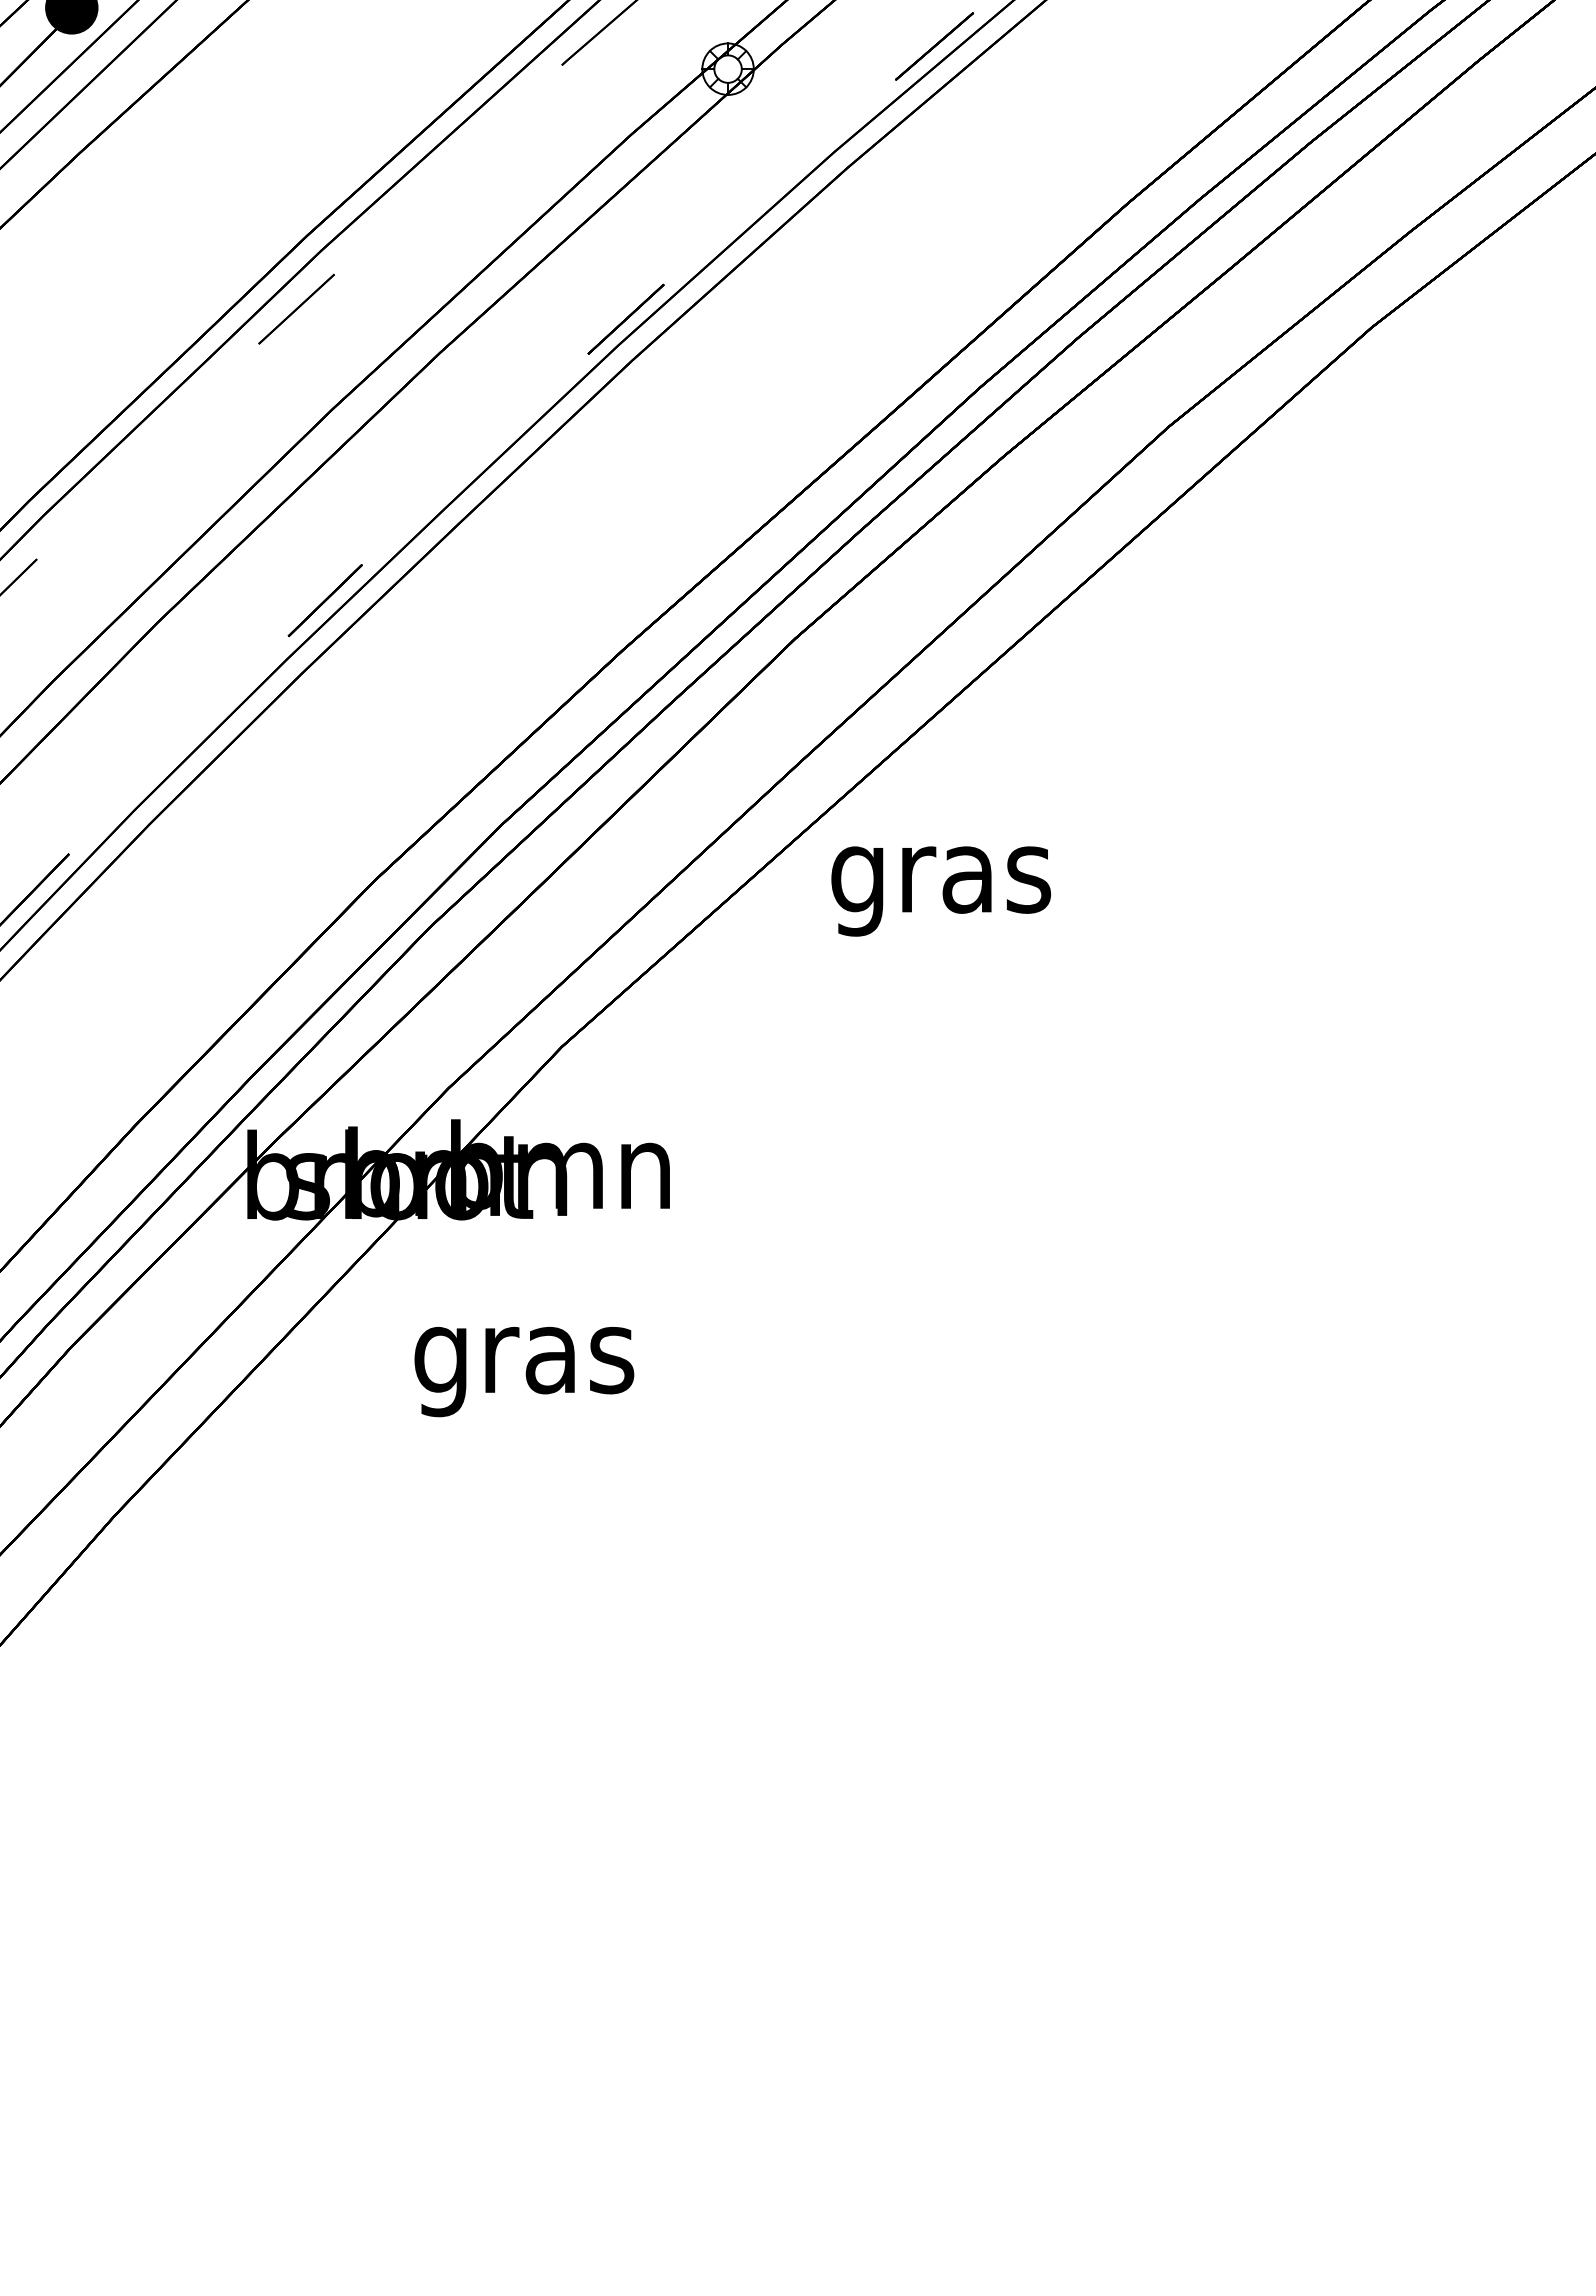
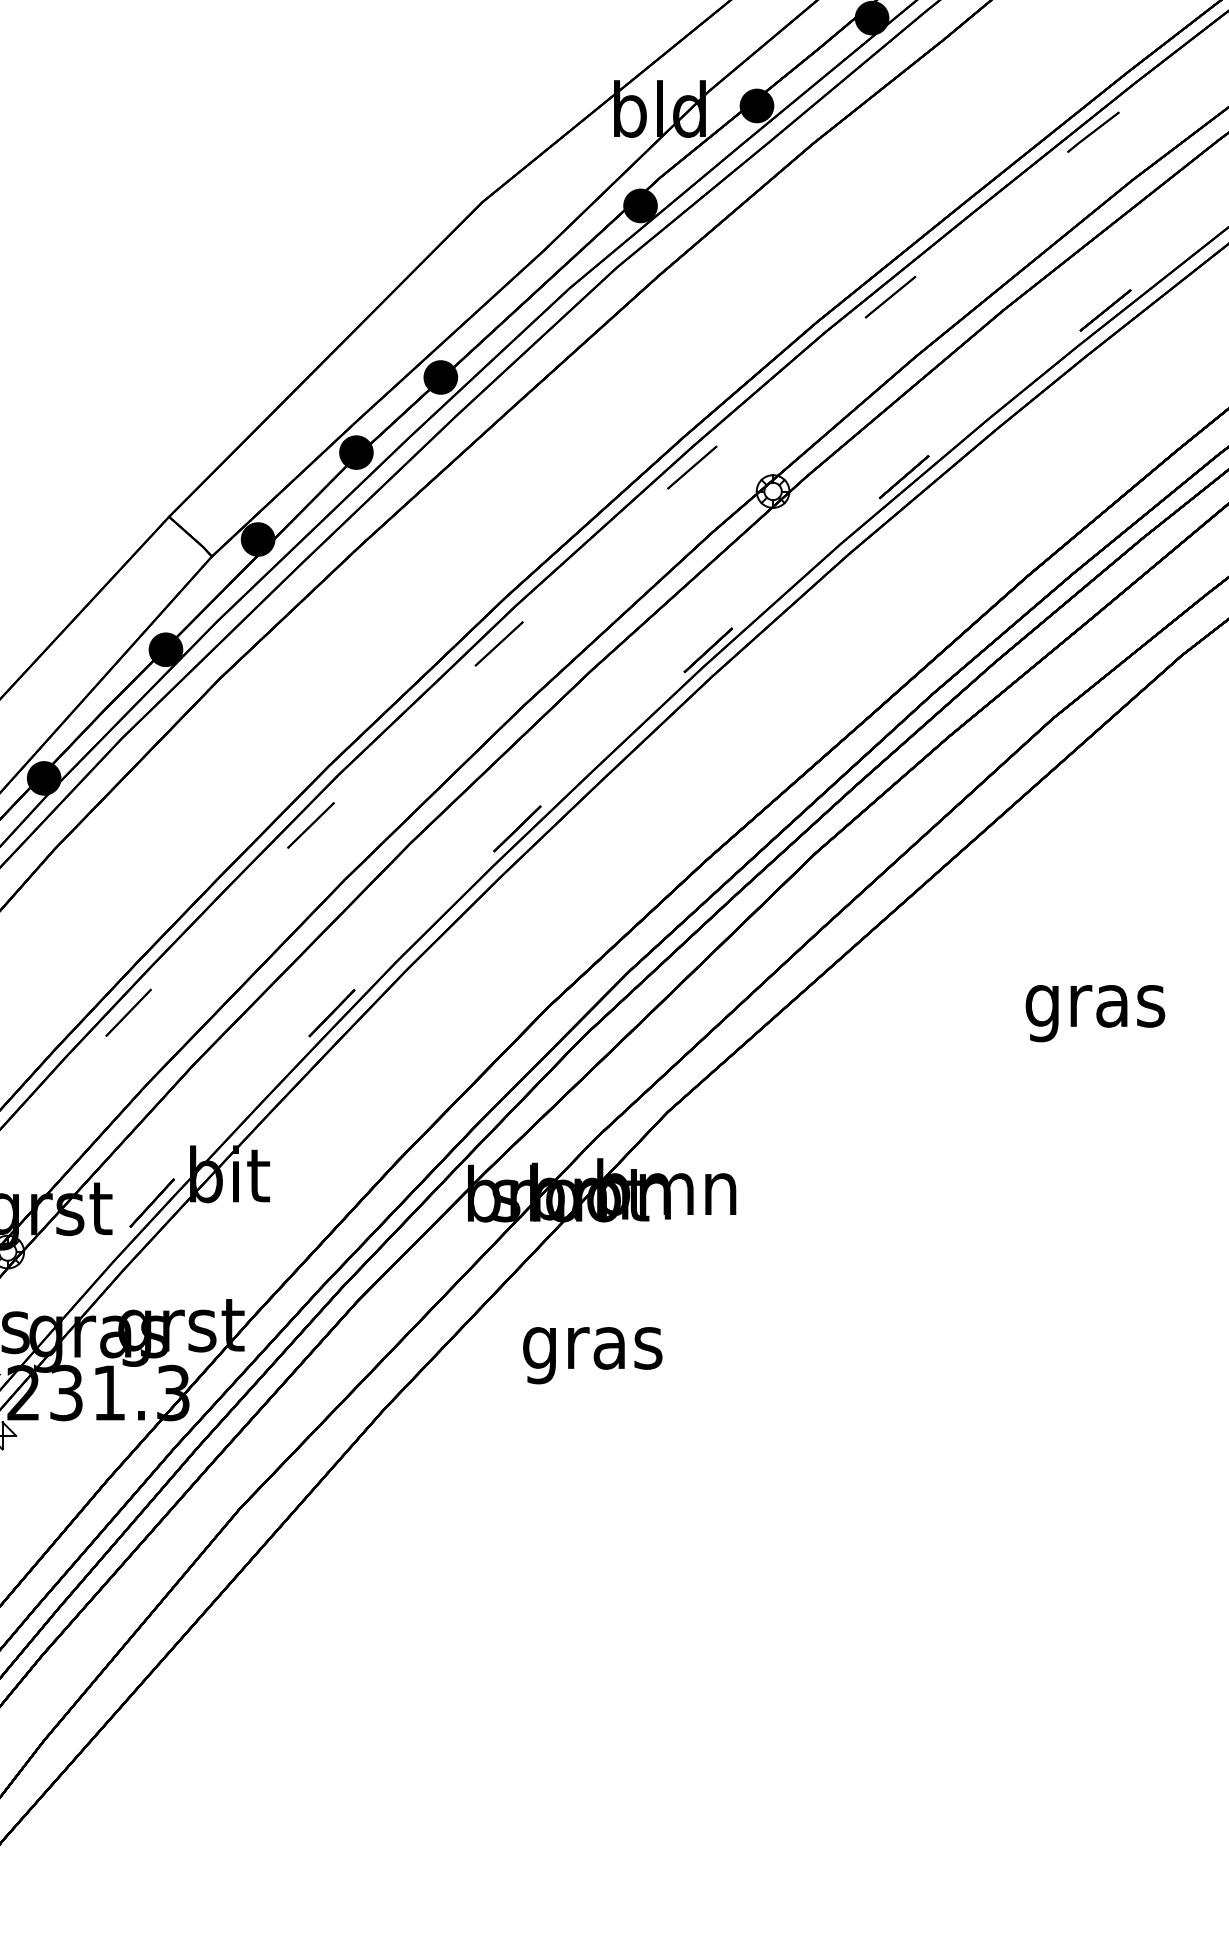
text: (941, 891) -> (1095, 1013), moved
text: (523, 1371) -> (592, 1355), moved

